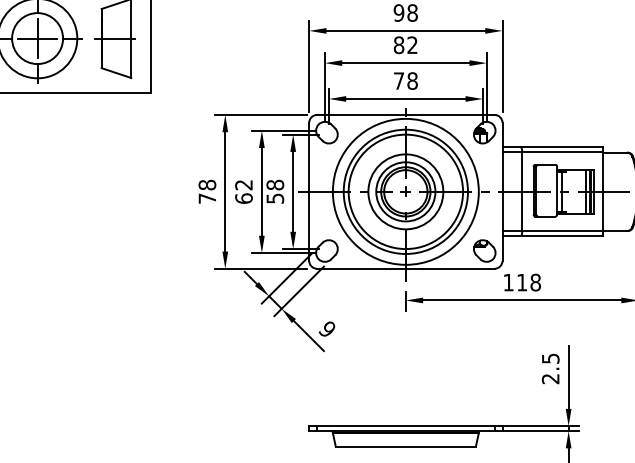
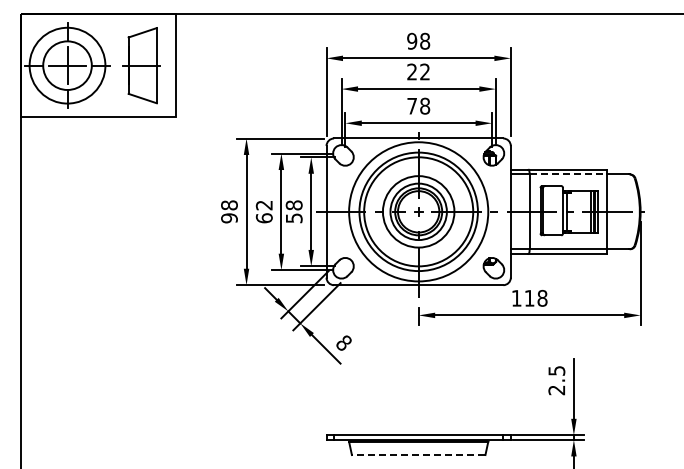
text: (399, 44) -> (412, 71), 82 -> 22
line: (562, 152) -> (568, 174), solid -> dashed
text: (207, 198) -> (229, 218), 78 -> 98
text: (327, 328) -> (343, 342), 9 -> 8
line: (405, 447) -> (418, 455), solid -> dashed

